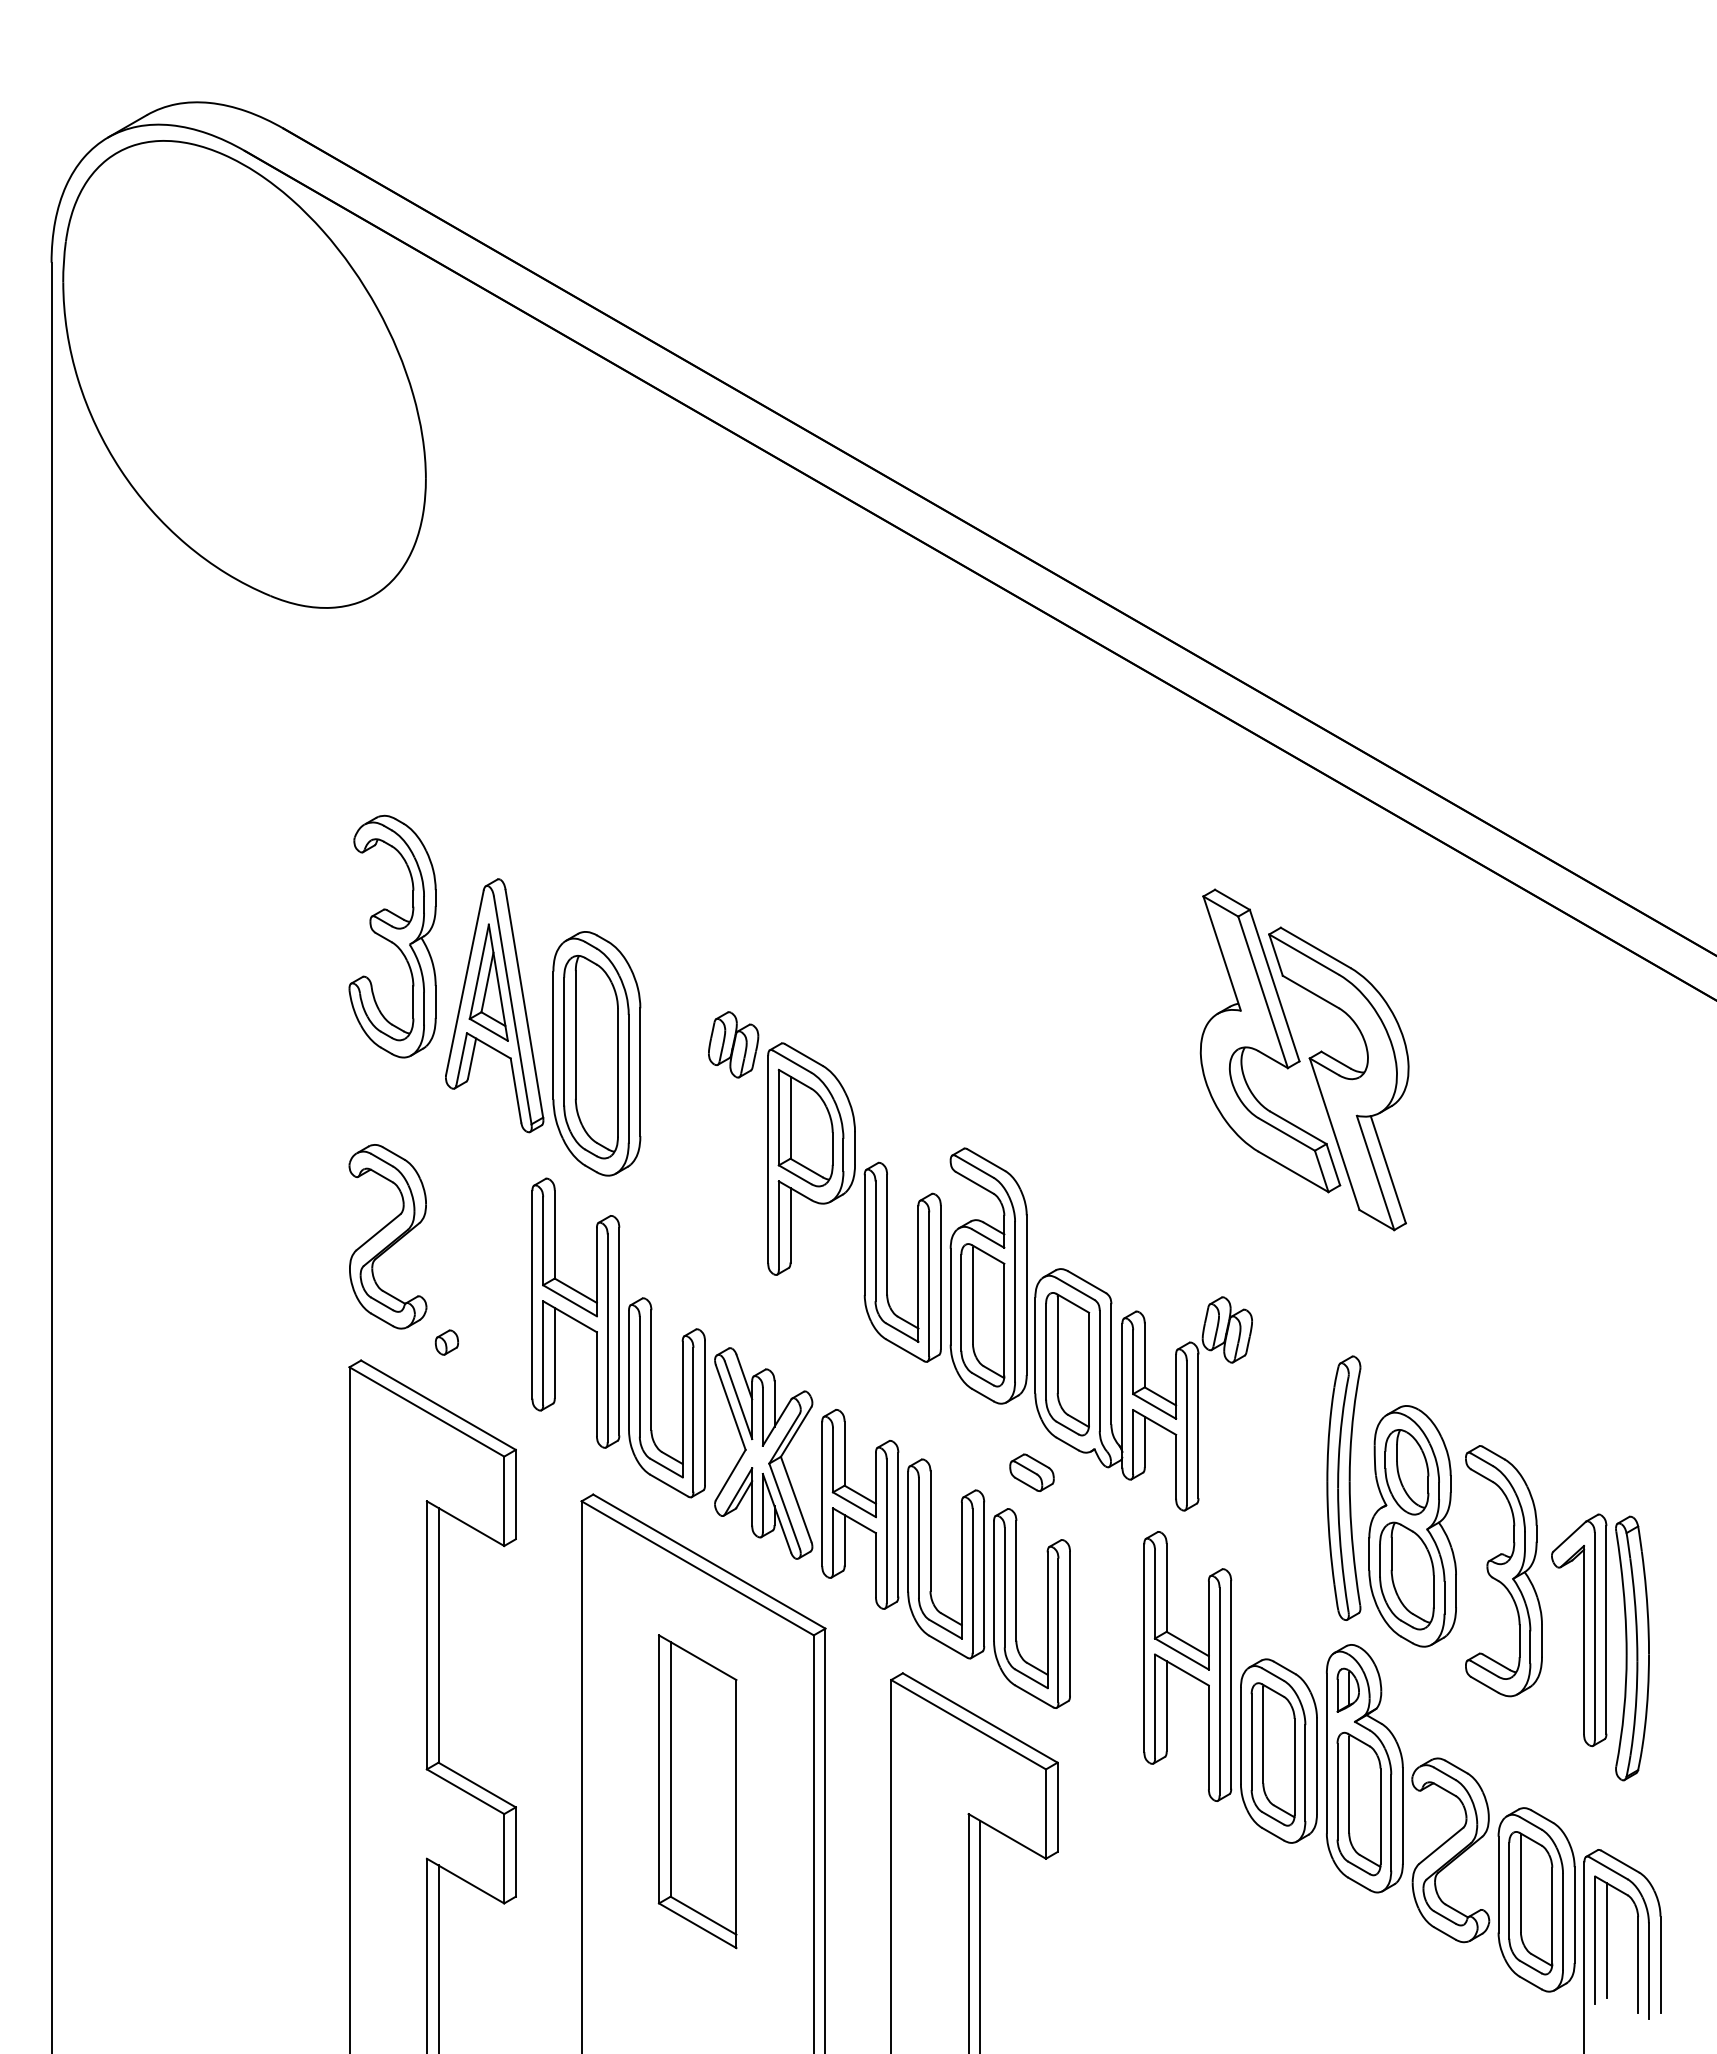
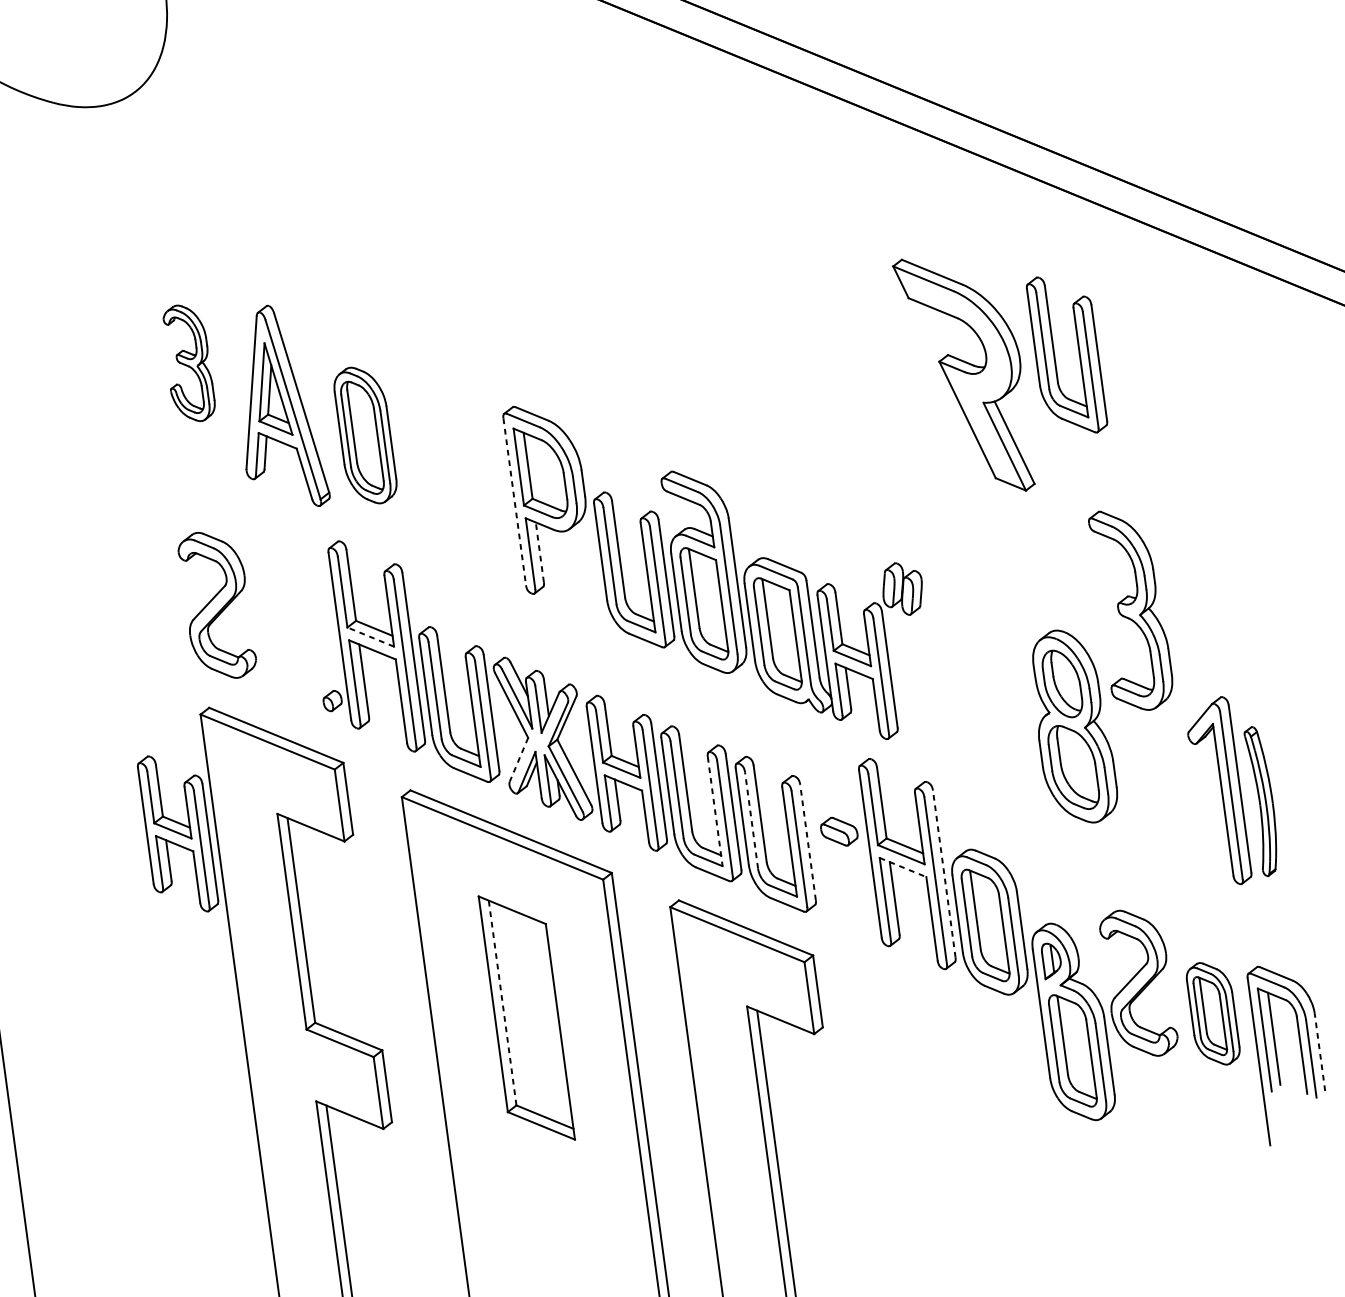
part: (392, 936) -> (188, 363), size x0.6
part: (1270, 1040) -> (905, 351), removed
part: (733, 1044) -> (474, 413), removed
part: (596, 1053) -> (365, 435), size x0.7
part: (1451, 1070) -> (1054, 356), added
line: (768, 1159) -> (515, 501), solid -> dashed
line: (790, 1224) -> (539, 551), solid -> dashed
line: (569, 1300) -> (370, 636), solid -> dashed
part: (446, 1342) -> (332, 701), moved
part: (1031, 1472) -> (838, 831), moved
line: (730, 1475) -> (518, 760), solid -> dashed
part: (1343, 1487) -> (1013, 703), removed
part: (302, 1509) -> (178, 834), added
line: (961, 1570) -> (714, 811), solid -> dashed
part: (1503, 1571) -> (1131, 610), moved
line: (1004, 1587) -> (751, 820), solid -> dashed
line: (1070, 1623) -> (808, 842), solid -> dashed
part: (1632, 1648) -> (1263, 801), size x0.7
line: (1182, 1670) -> (903, 867), solid -> dashed
line: (1231, 1684) -> (944, 873), solid -> dashed
line: (670, 1768) -> (502, 1002), solid -> dashed
part: (1364, 1768) -> (1073, 1021), moved
part: (1536, 1899) -> (1213, 1013), size x0.7
line: (1660, 1964) -> (1319, 1052), solid -> dashed

